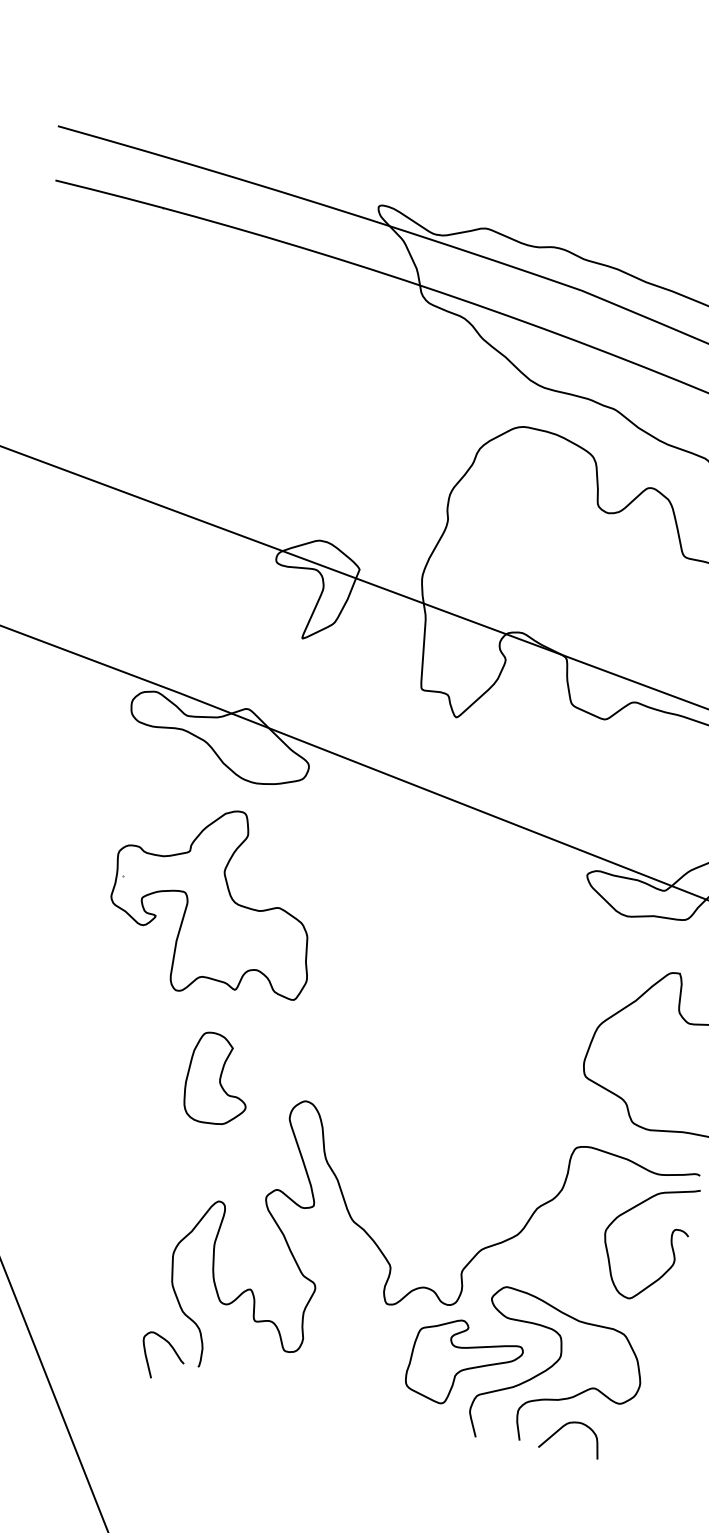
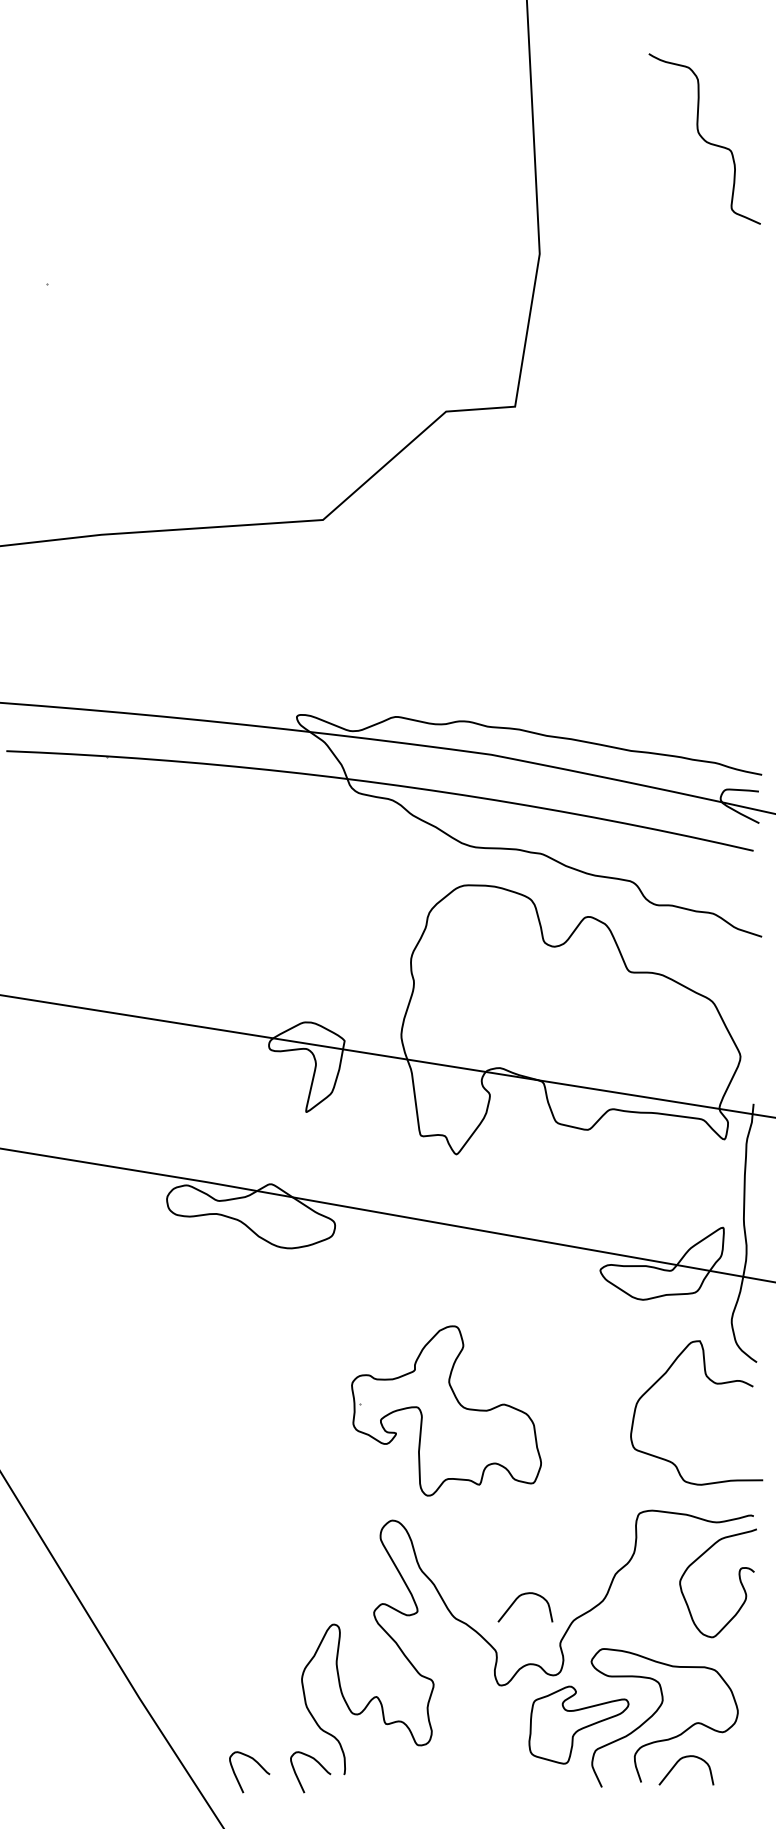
part: (215, 901) -> (446, 1410), moved
part: (218, 1078) -> (310, 1516), removed
curve: (425, 1214) -> (517, 1599), added
curve: (104, 1334) -> (255, 1762), added

